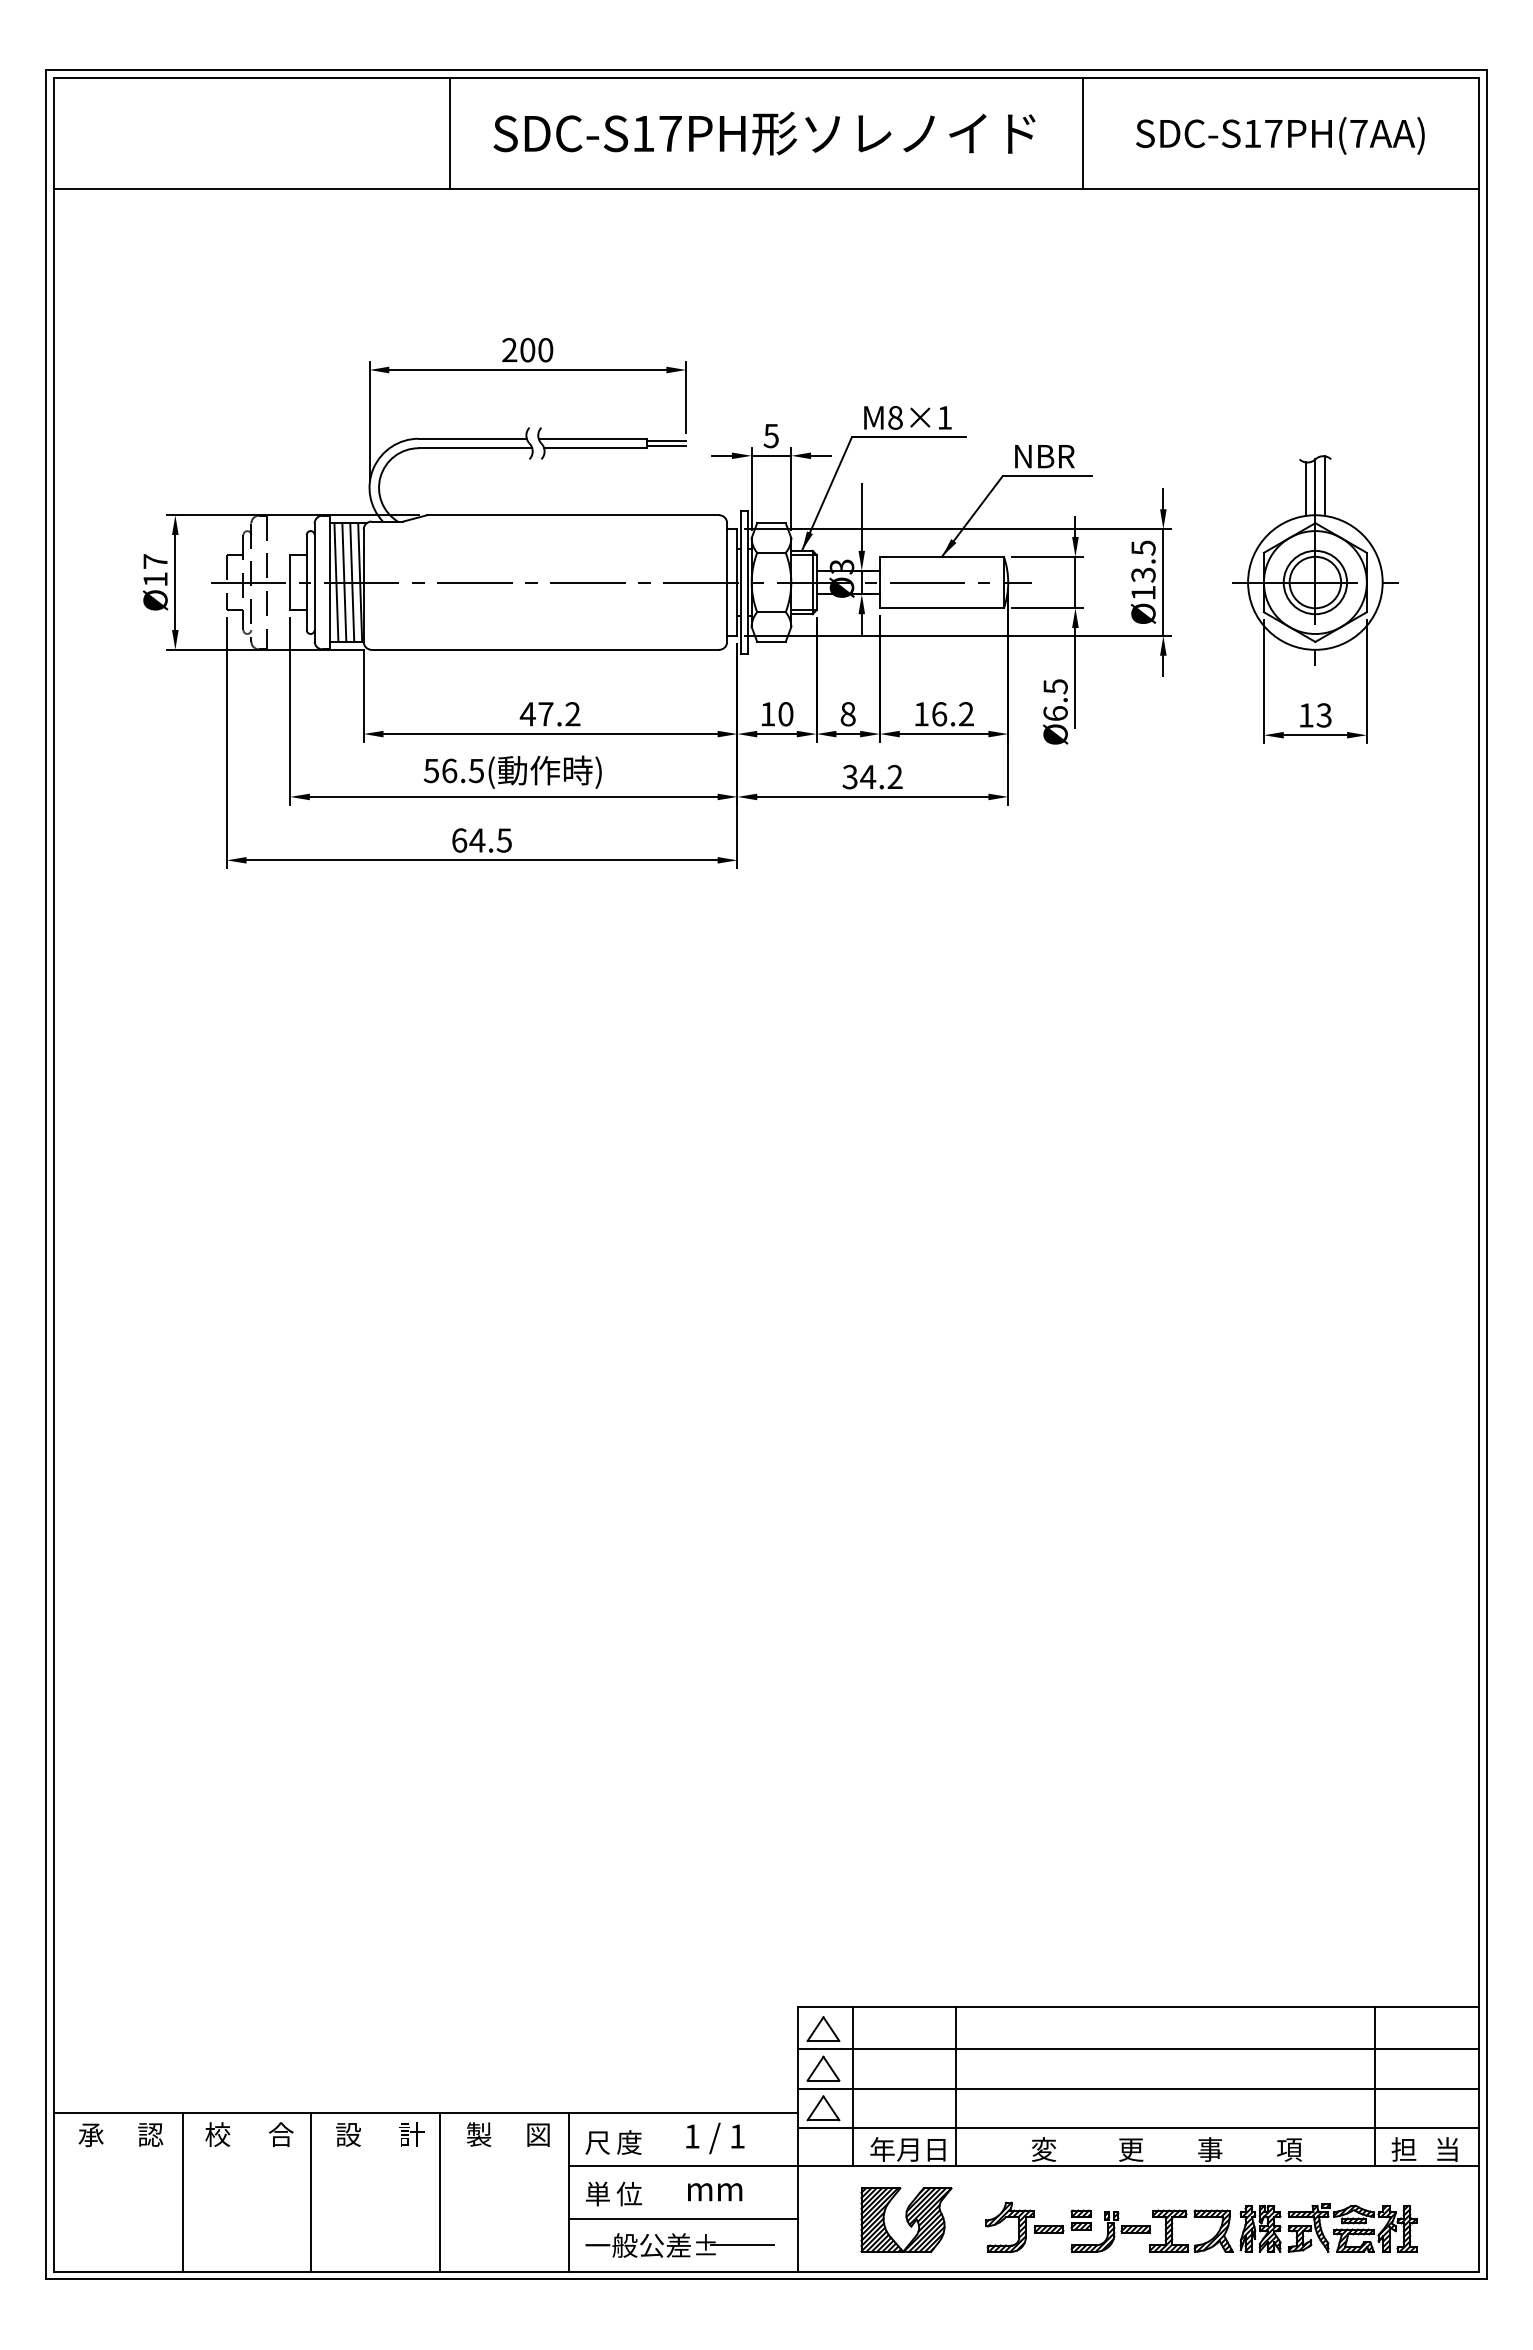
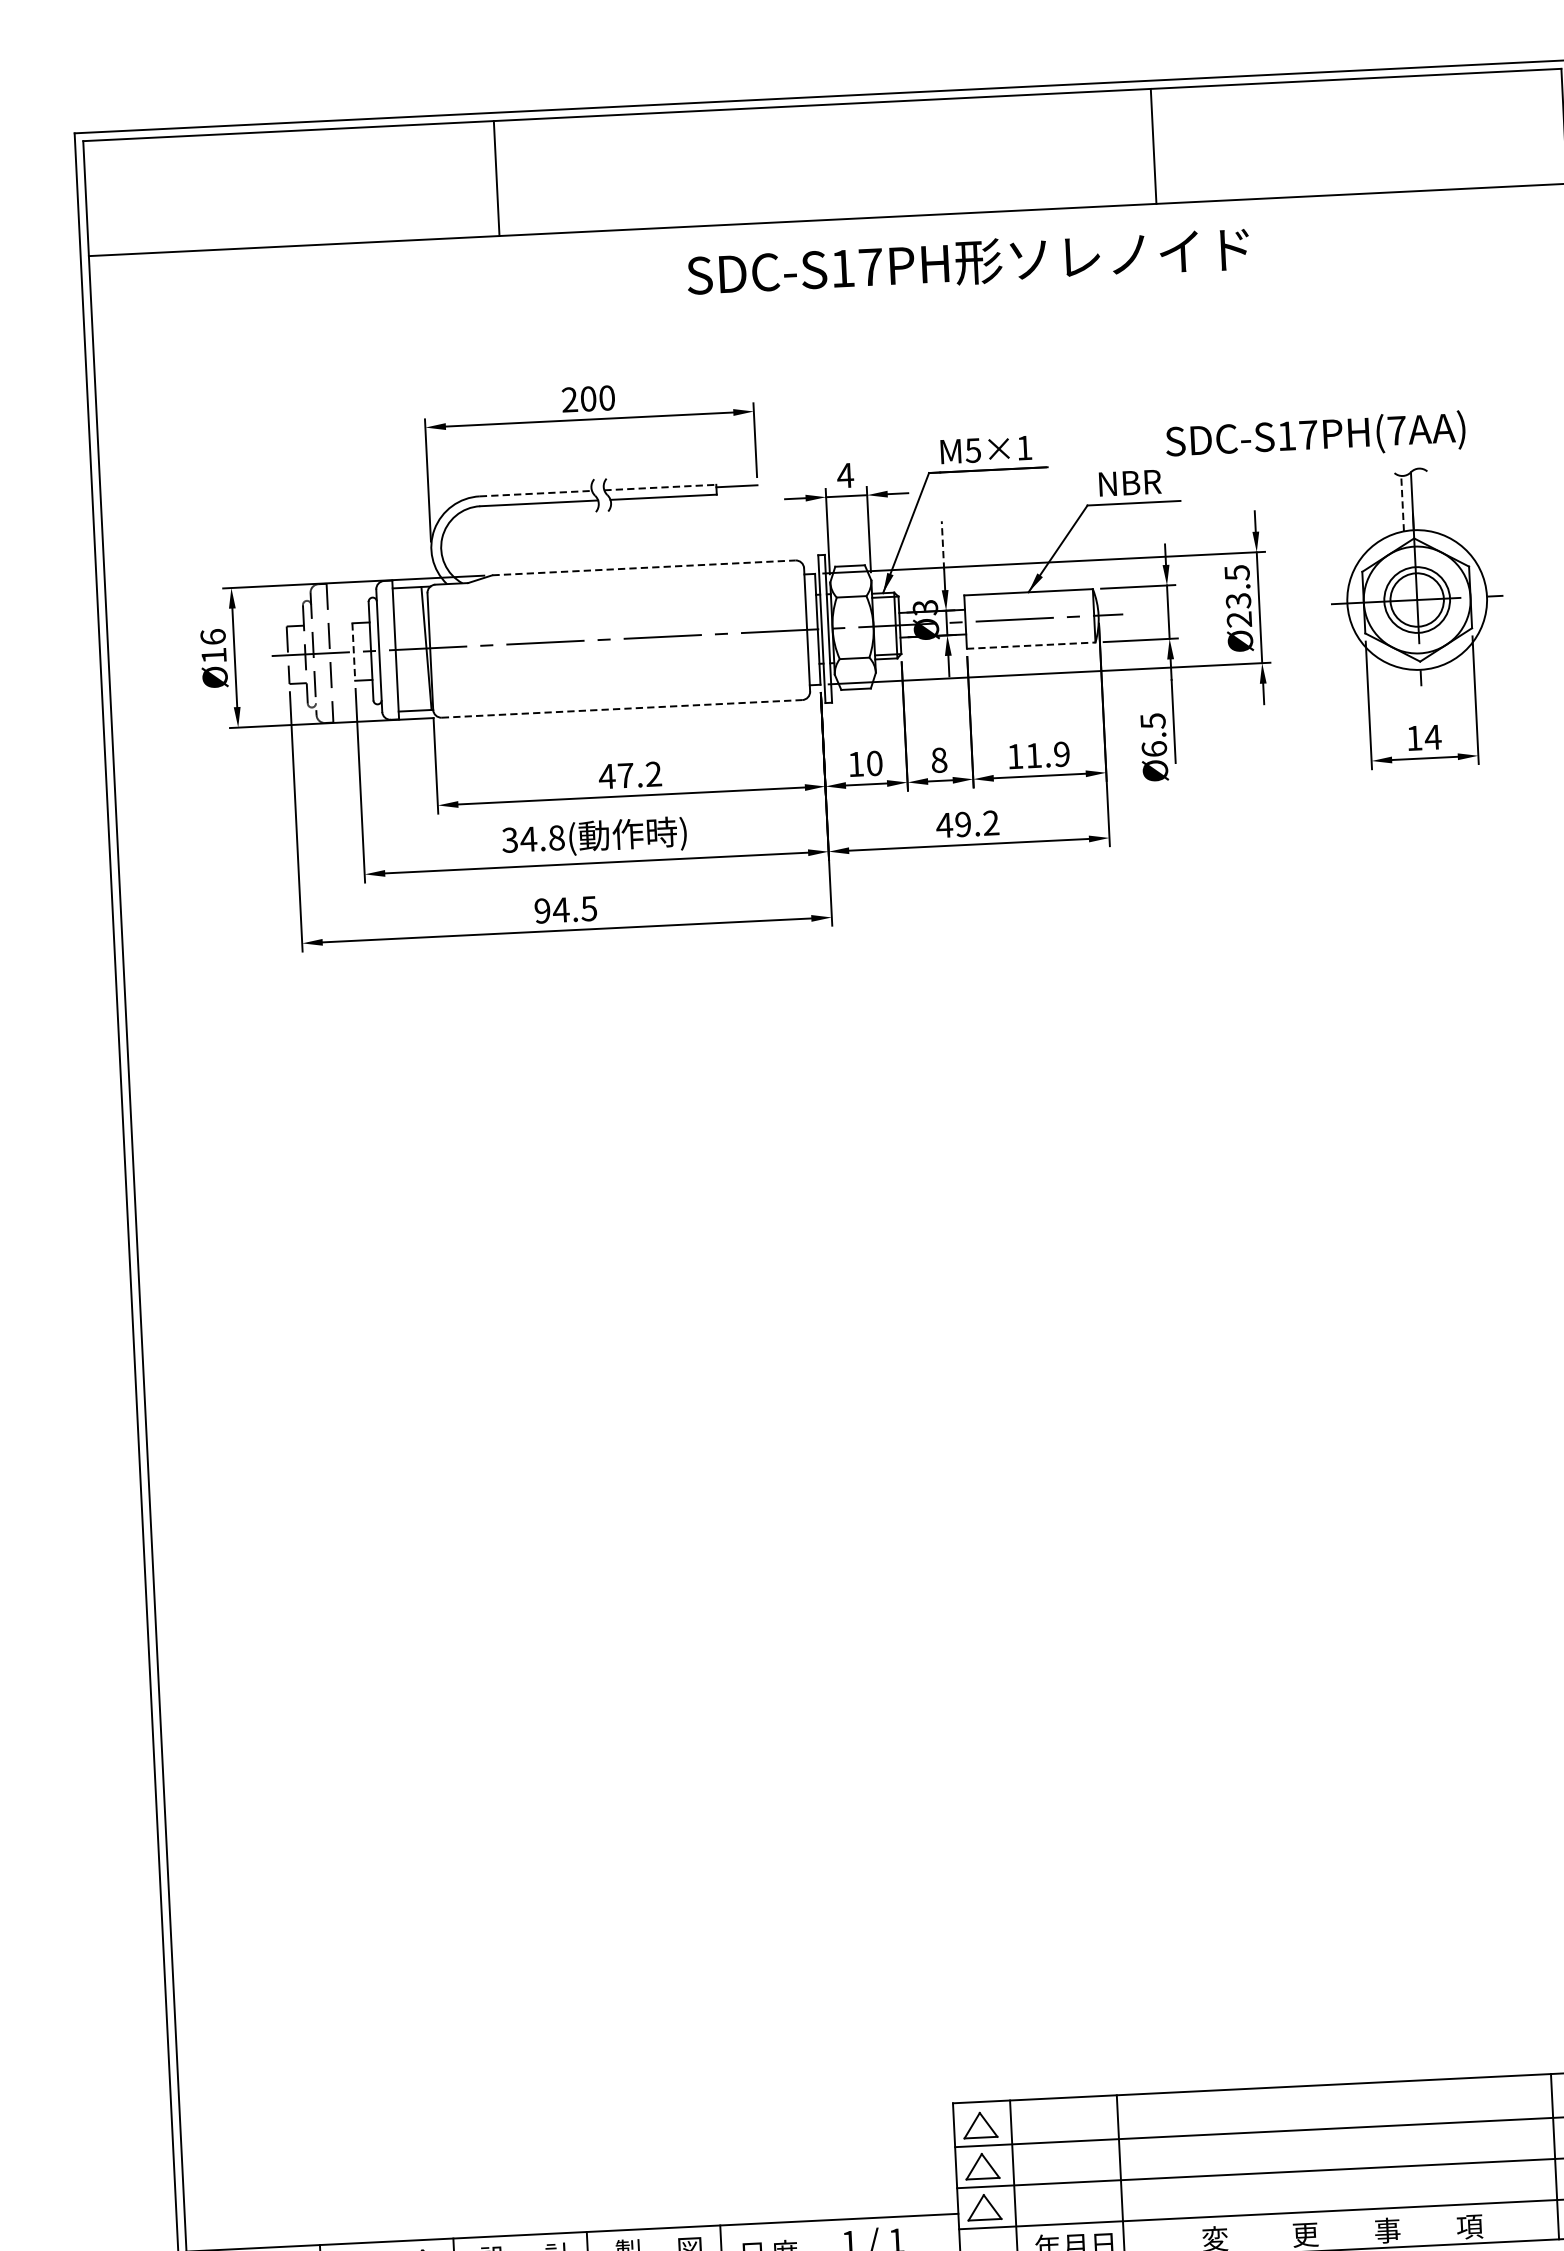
text: (764, 133) -> (968, 262), moved
text: (1280, 135) -> (1315, 436), moved
text: (894, 417) -> (972, 450), M8×1 -> M5×1
text: (771, 436) -> (845, 476), 5 -> 4
line: (473, 438) -> (536, 493), solid -> dashed
line: (592, 438) -> (660, 487), solid -> dashed
line: (666, 445) -> (737, 490), removed
line: (1324, 485) -> (1421, 498), removed
line: (1305, 489) -> (1402, 504), solid -> dashed
line: (861, 507) -> (942, 545), solid -> dashed
line: (573, 515) -> (644, 568), solid -> dashed
text: (155, 561) -> (213, 637), Ø17 -> Ø16
line: (290, 582) -> (354, 651), solid -> dashed
line: (336, 582) -> (401, 649), removed
line: (344, 582) -> (410, 649), removed
line: (352, 582) -> (418, 648), removed
text: (1143, 592) -> (1239, 619), Ø13.5 -> Ø23.5
line: (941, 608) -> (1030, 645), solid -> dashed
line: (545, 649) -> (622, 708), solid -> dashed
text: (952, 714) -> (1047, 755), 16.2 -> 11.9
text: (1324, 715) -> (1433, 737), 13 -> 14
text: (454, 770) -> (533, 838), 56.5( -> 34.8(
text: (859, 776) -> (954, 824), 34.2 -> 49.2
text: (459, 840) -> (542, 910), 64.5 -> 94.5

